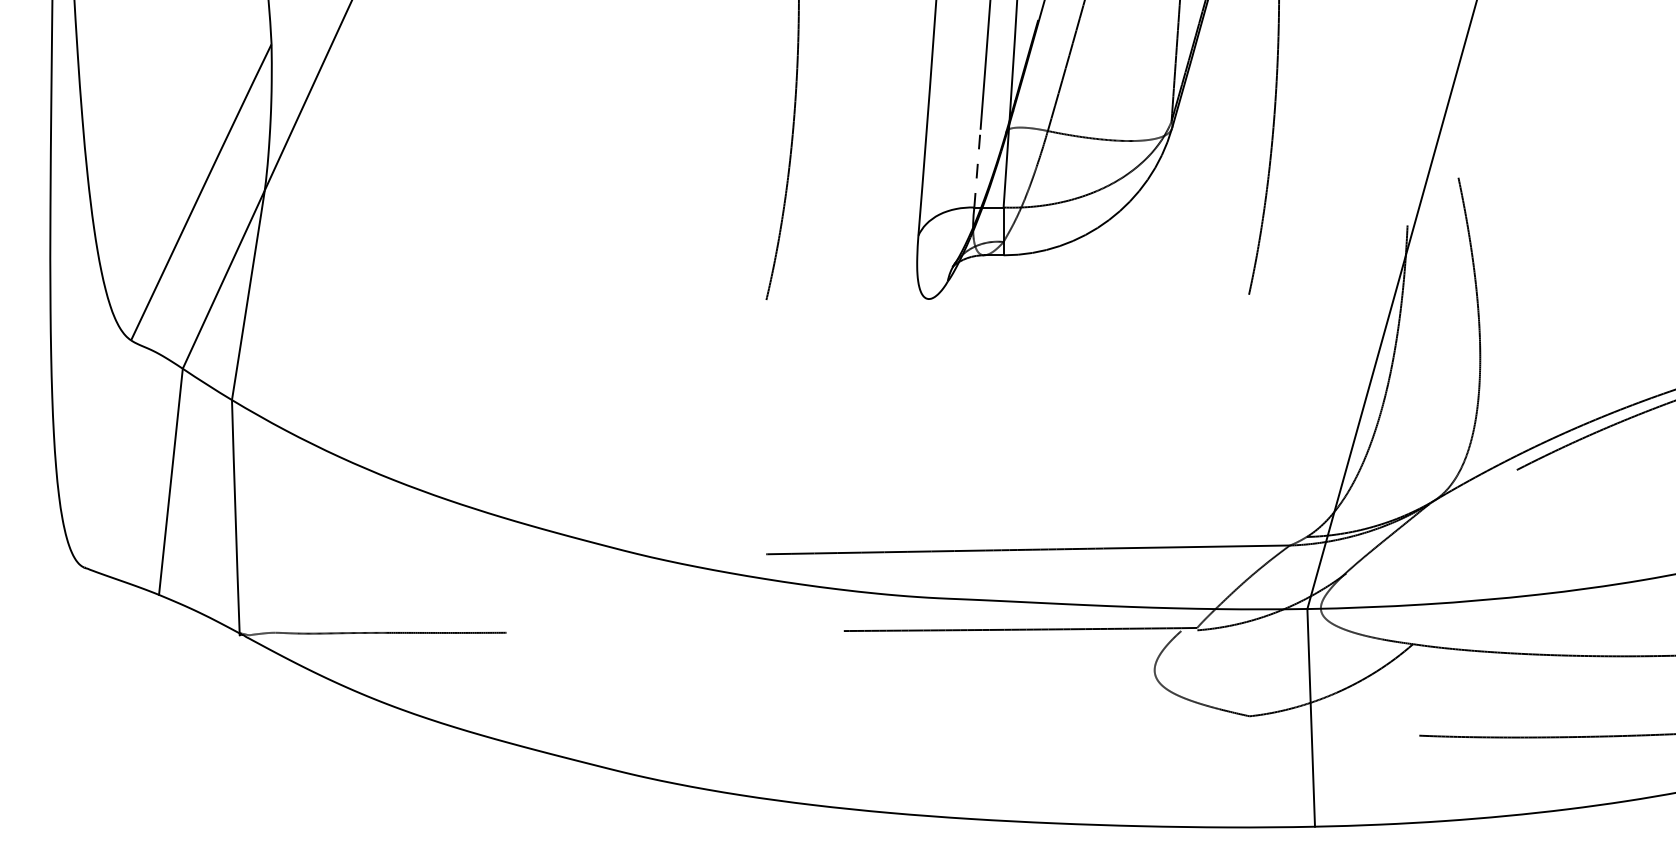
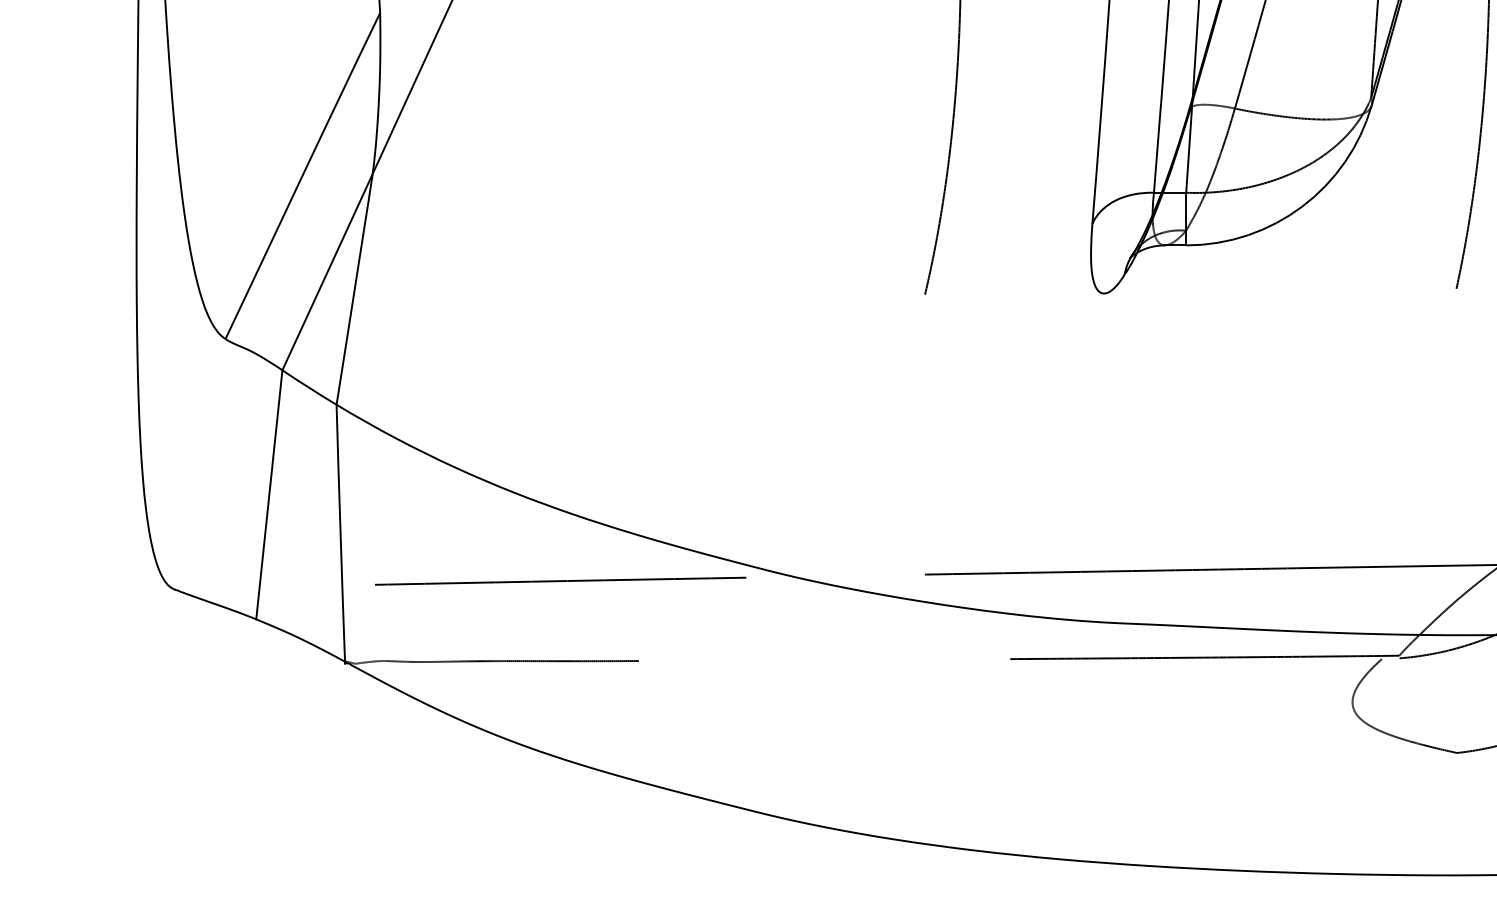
line: (977, 168) -> (1157, 149), dashed -> solid
line: (435, 560) -> (560, 581), added

